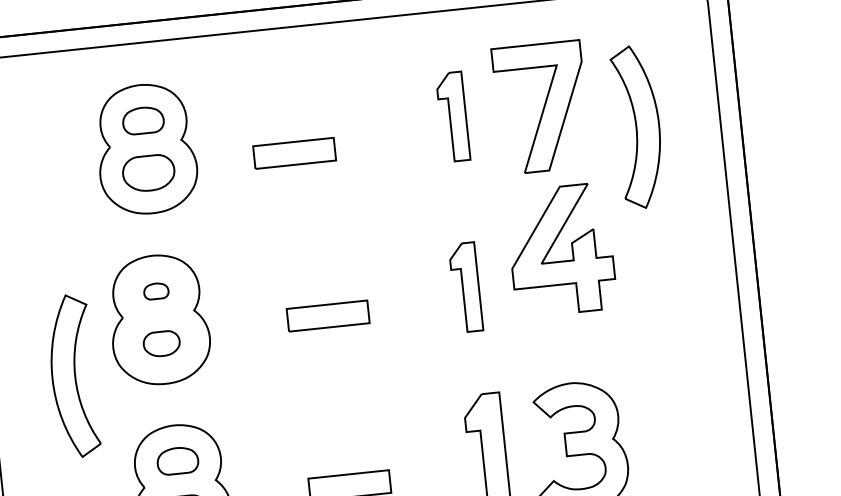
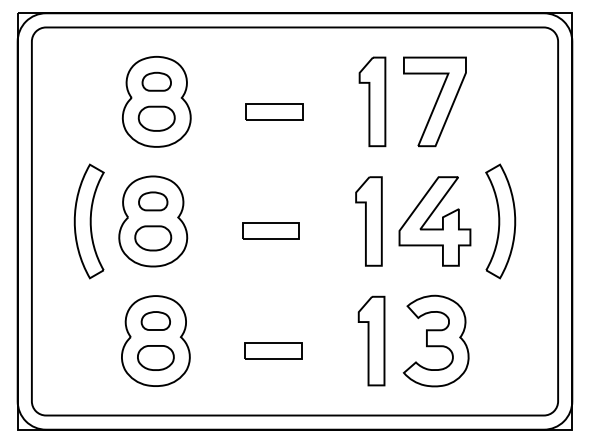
part: (453, 116) -> (372, 101), size x1.43
part: (638, 127) -> (500, 221), moved
part: (294, 153) -> (274, 111), moved
part: (560, 250) -> (434, 221), moved
part: (465, 287) -> (368, 221), size x1.43
part: (156, 291) -> (153, 201), size x1.67
part: (162, 343) -> (153, 238), size x1.43
part: (72, 376) -> (88, 221), moved

